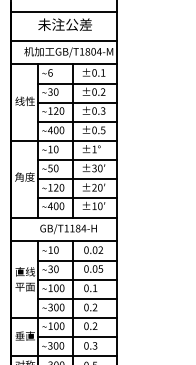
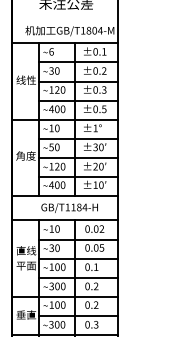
line: (63, 40) -> (64, 19), removed

